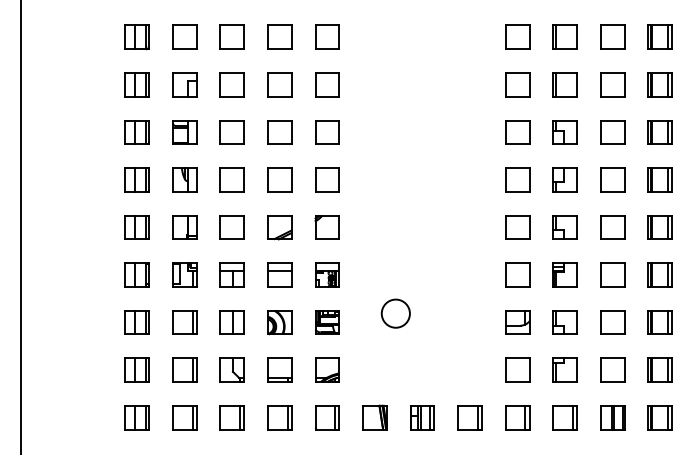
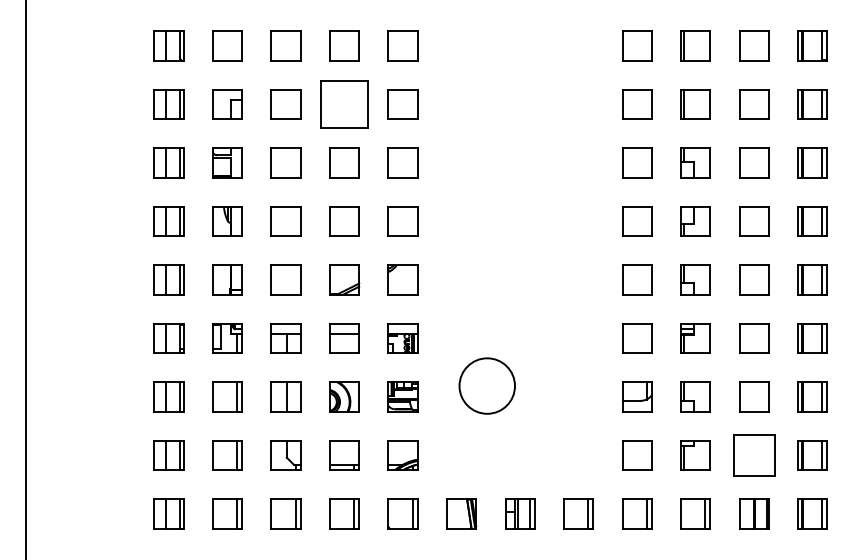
part: (279, 84) -> (344, 103), size x1.6
circle: (395, 313) -> (486, 385), size x1.6
part: (612, 369) -> (753, 454), size x1.4

